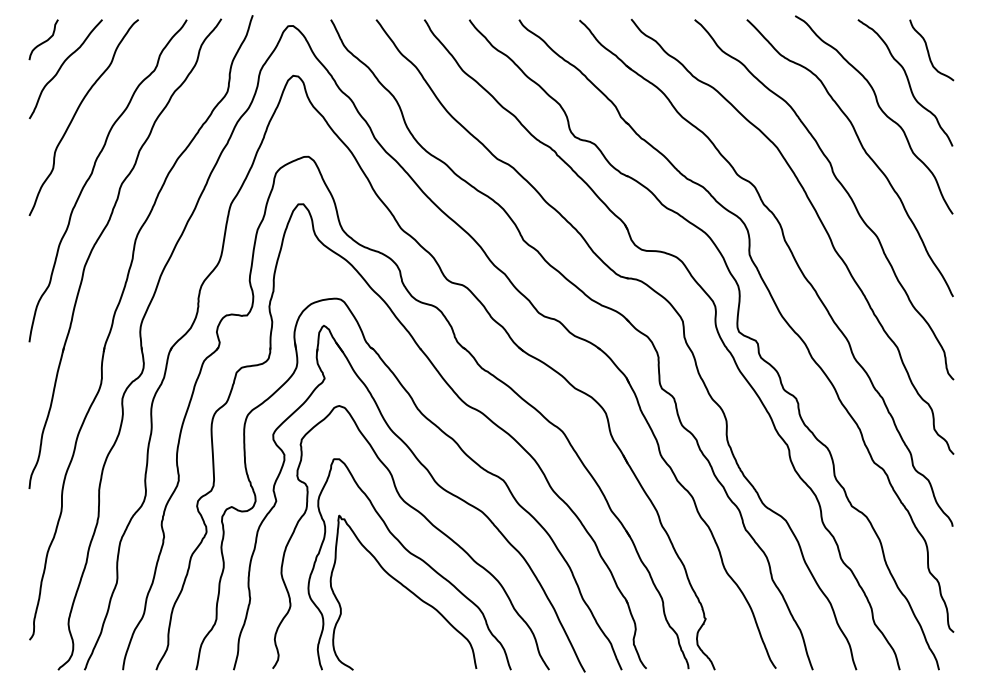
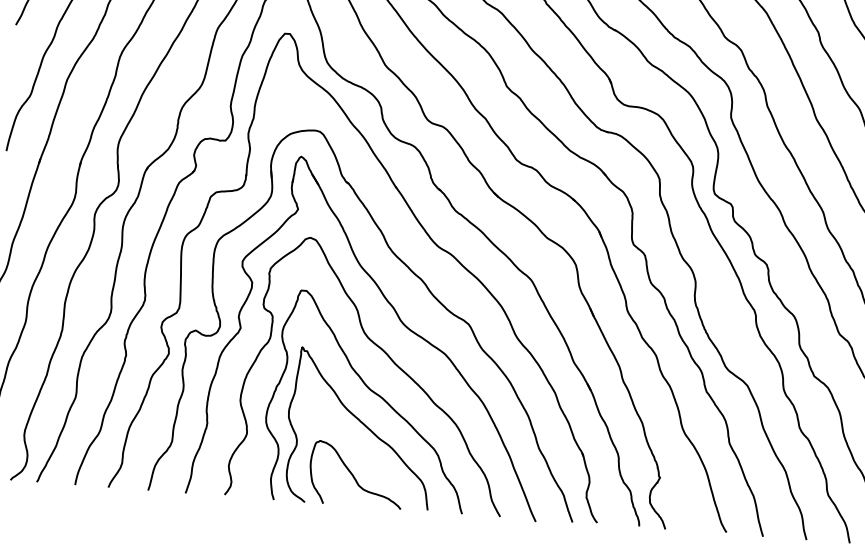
curve: (400, 639) -> (354, 475), added

